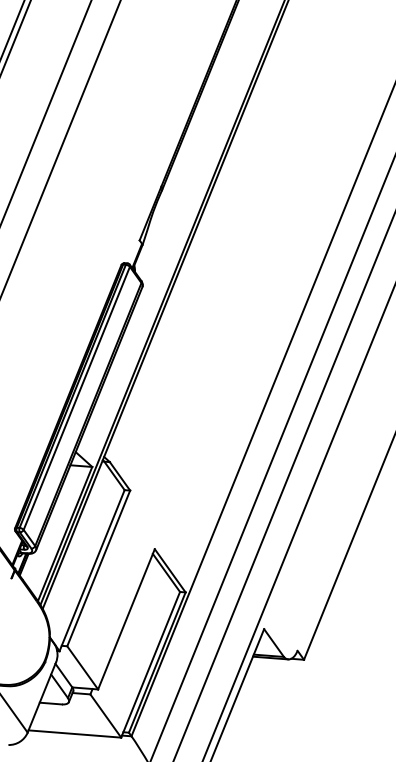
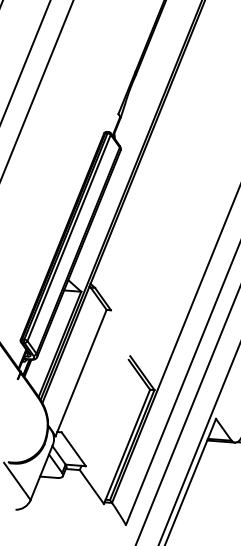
line: (98, 568) -> (86, 371), removed
line: (126, 619) -> (108, 411), removed
line: (74, 733) -> (67, 500), removed

